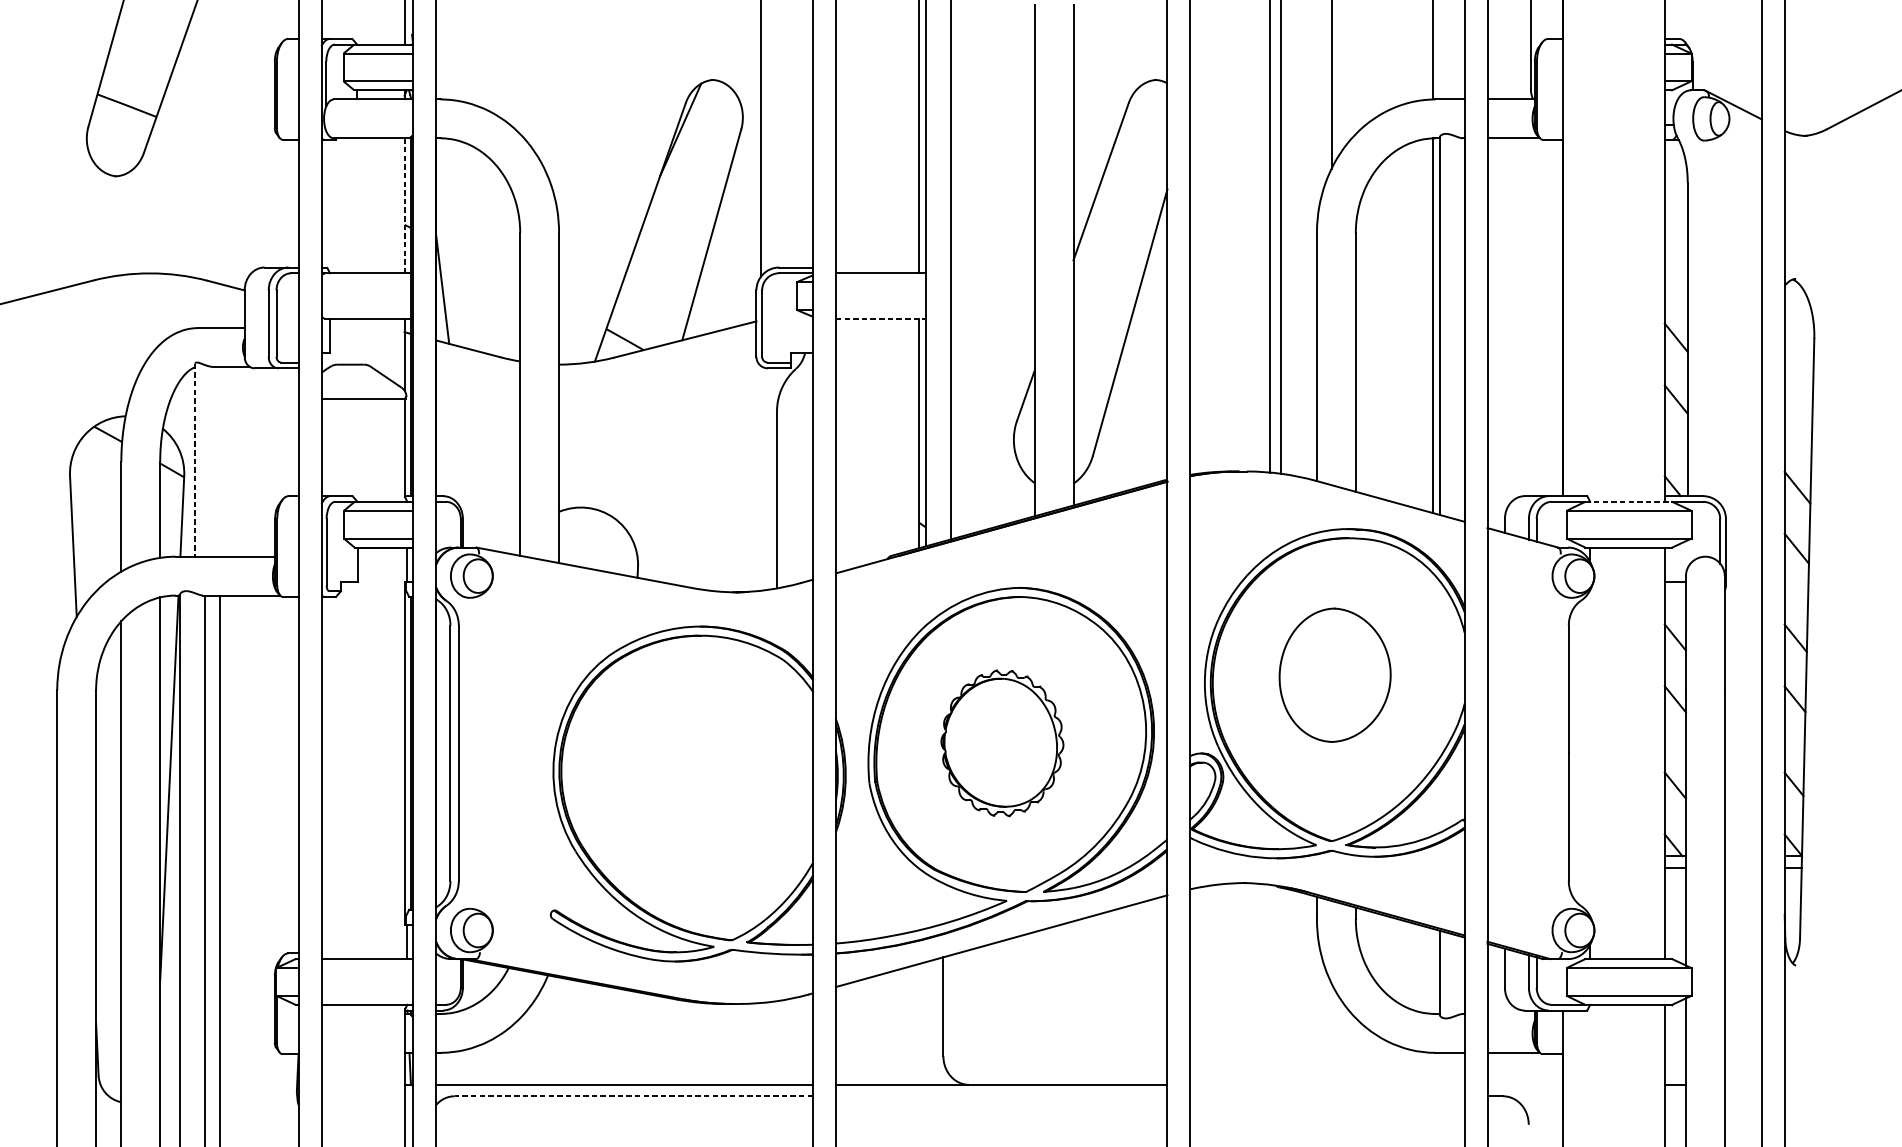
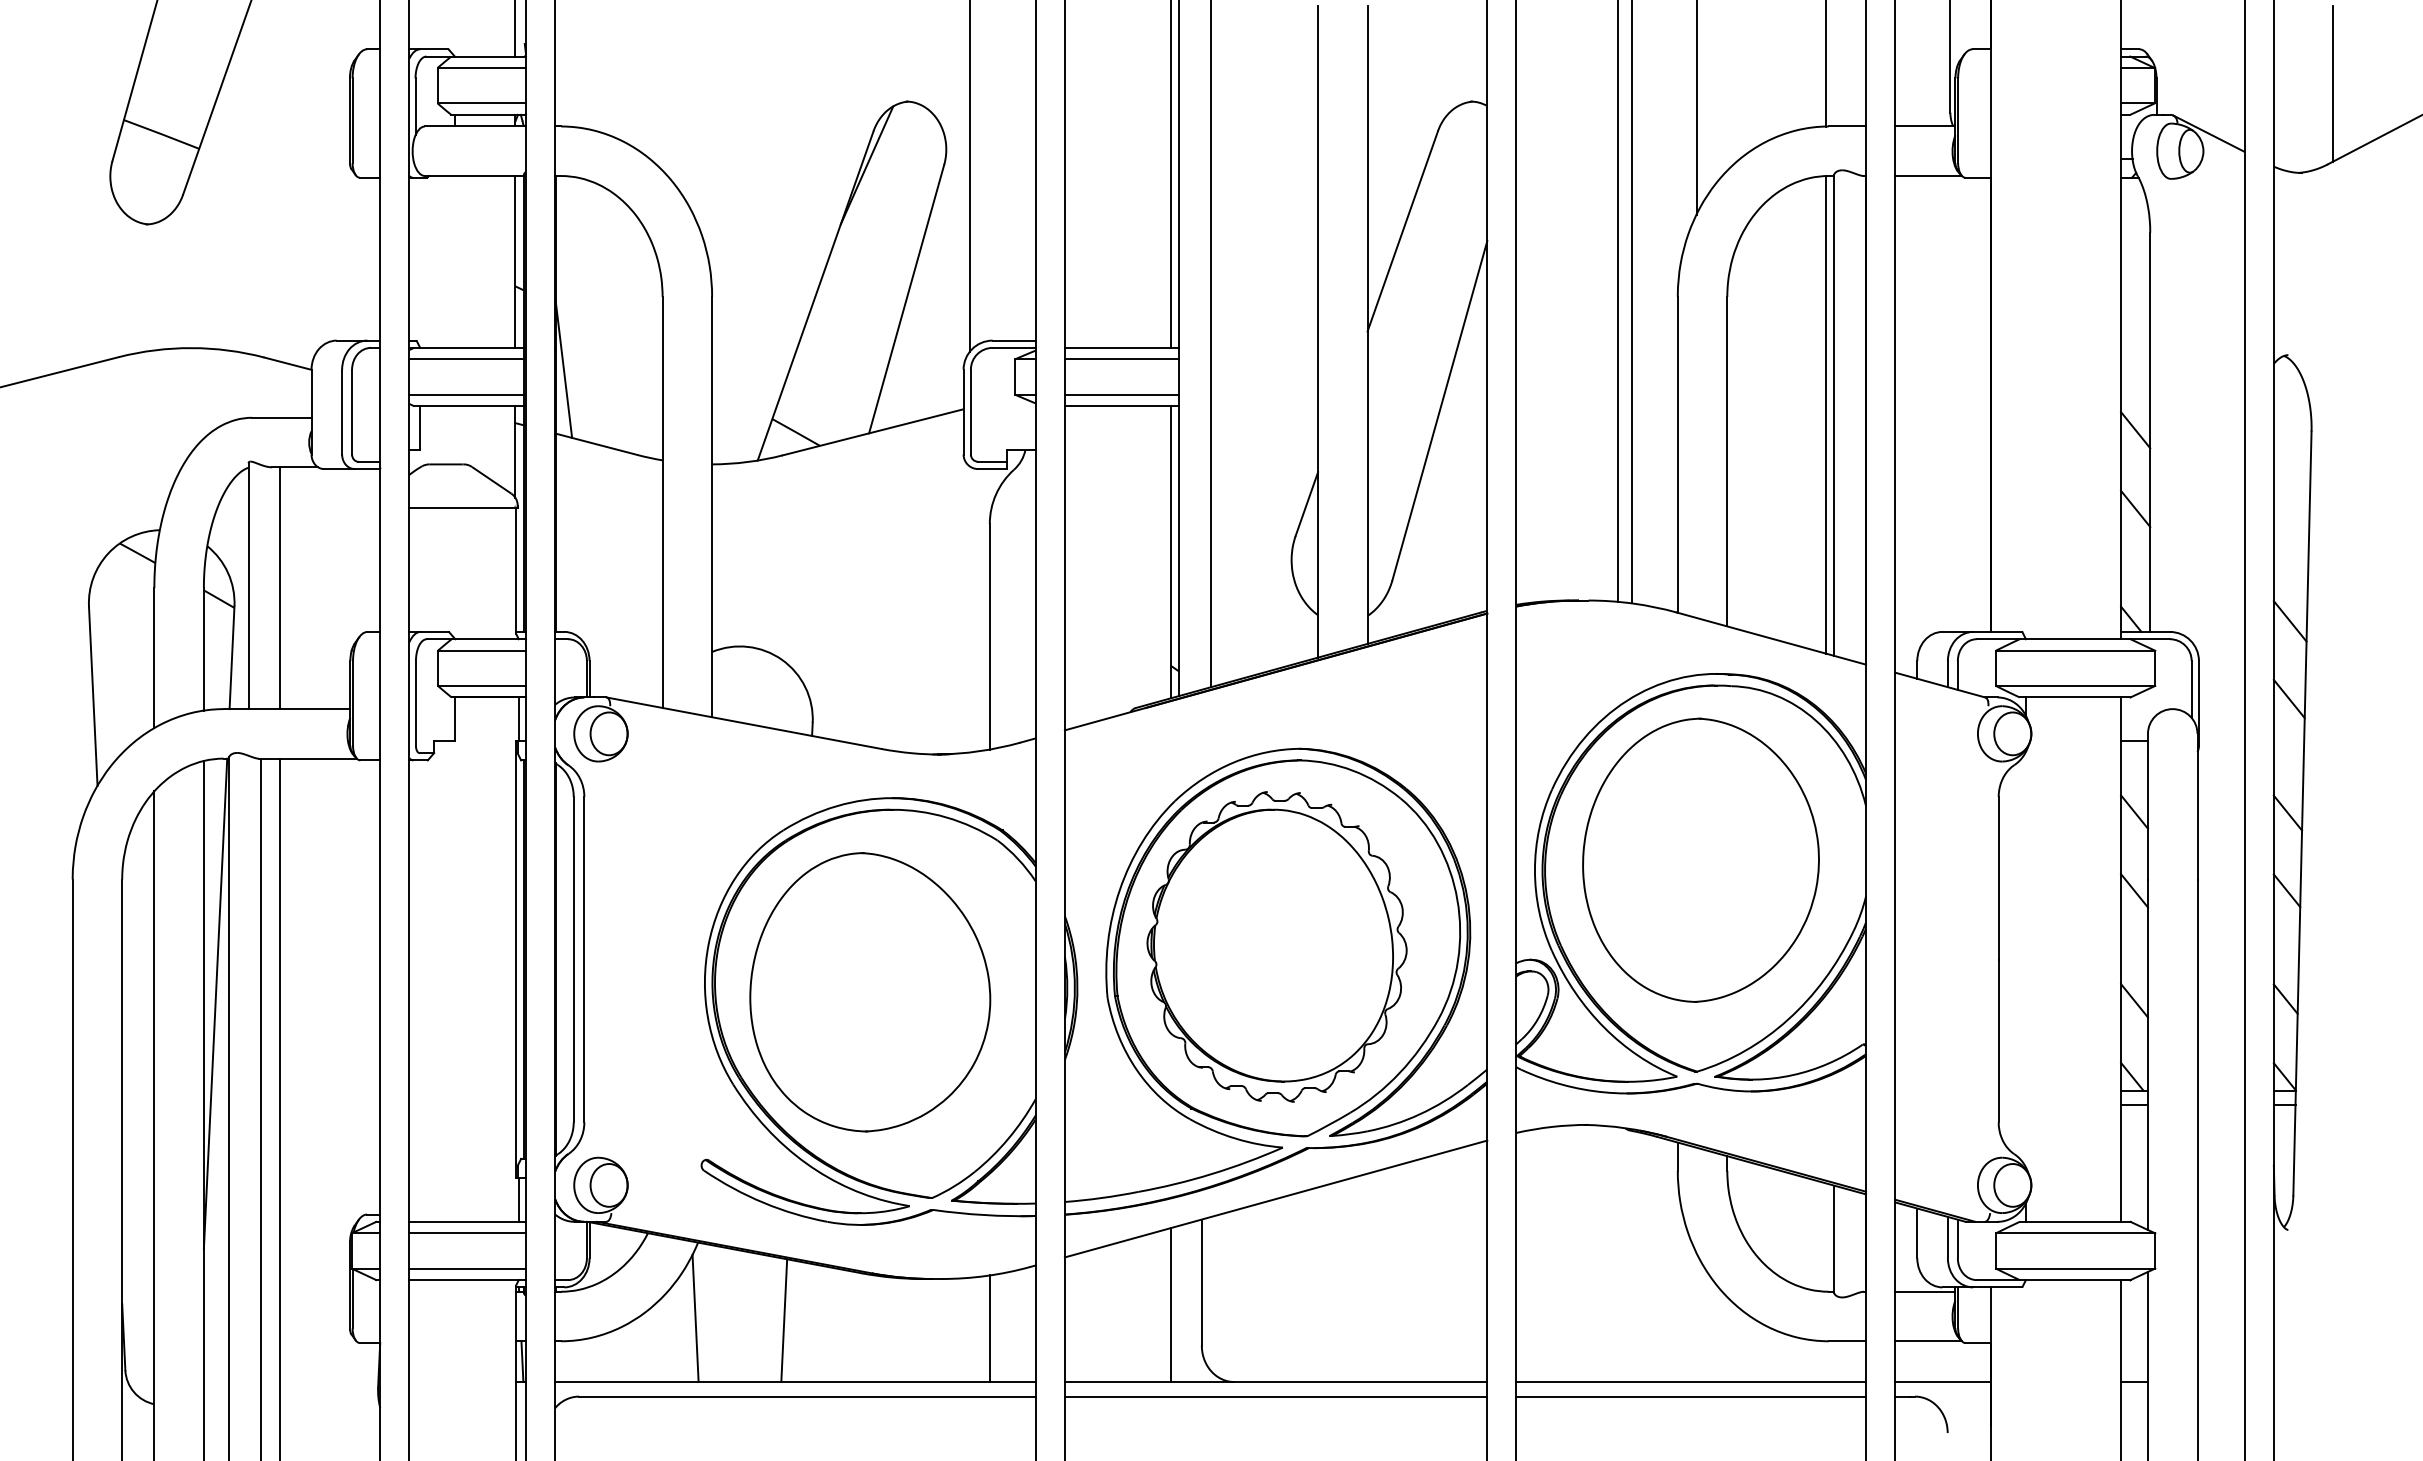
line: (1831, 65) -> (2333, 83), added
line: (404, 205) -> (515, 261), dashed -> solid
line: (366, 282) -> (466, 359), added
line: (880, 282) -> (1121, 359), added
line: (366, 309) -> (466, 394), added
line: (880, 309) -> (1121, 394), added
line: (881, 319) -> (1122, 406), dashed -> solid
line: (195, 460) -> (248, 586), dashed -> solid
line: (220, 462) -> (280, 588), added
line: (1629, 502) -> (2075, 639), dashed -> solid
part: (1334, 674) -> (1700, 859), size x1.67
part: (1002, 743) -> (1276, 946), size x1.67
part: (683, 779) -> (870, 992), added
line: (367, 968) -> (467, 1233), added
line: (367, 995) -> (467, 1268), added
line: (1511, 1013) -> (1925, 1291), added
line: (918, 1024) -> (1170, 1305), added
line: (546, 1034) -> (695, 1318), added
line: (615, 1036) -> (784, 1320), added
line: (776, 1042) -> (989, 1328), added
line: (1327, 1085) -> (1691, 1382), added
line: (1525, 1085) -> (1943, 1382), added
line: (633, 1096) -> (806, 1396), dashed -> solid
line: (1001, 1096) -> (1275, 1396), added
line: (1327, 1096) -> (1691, 1396), added

